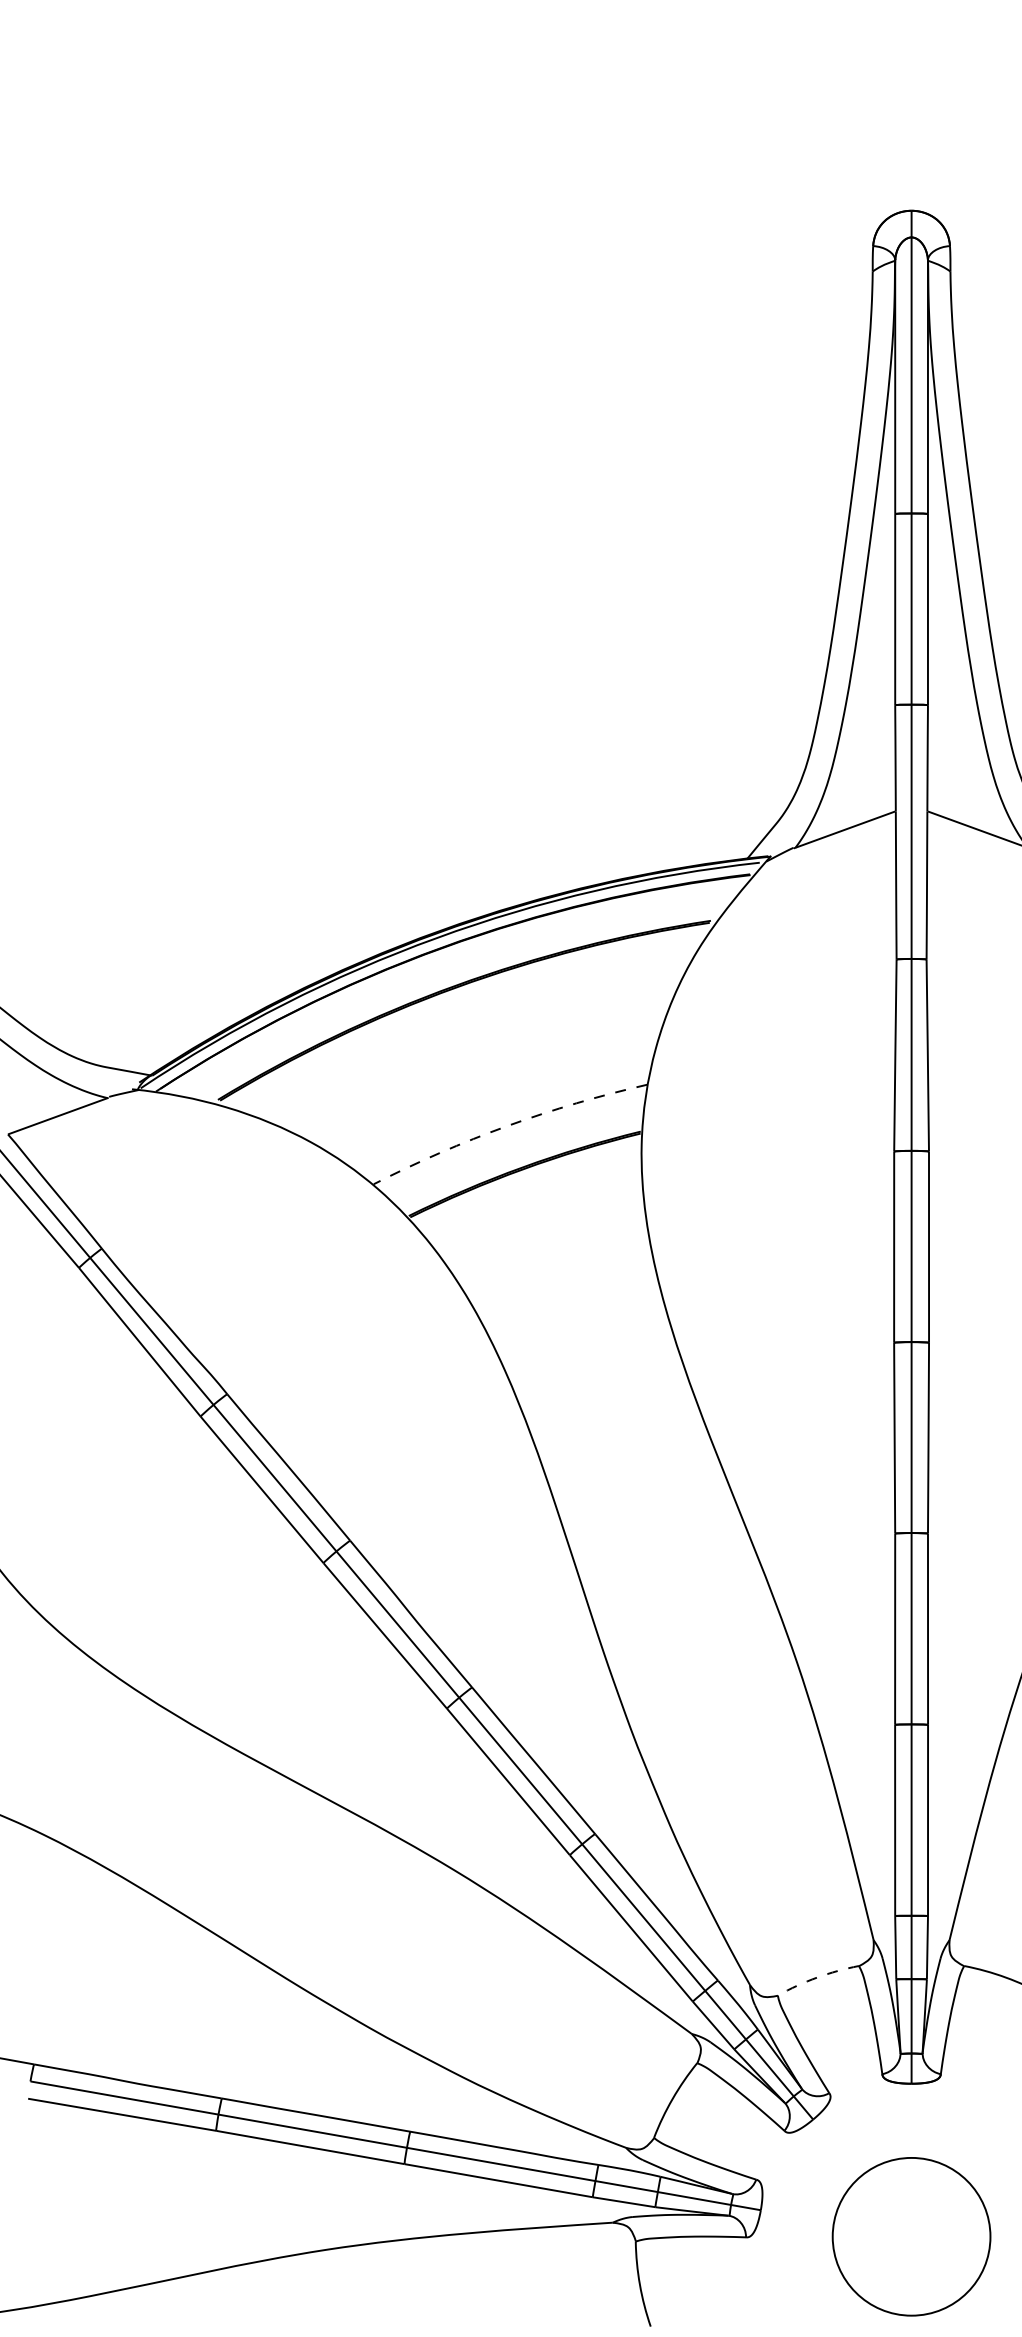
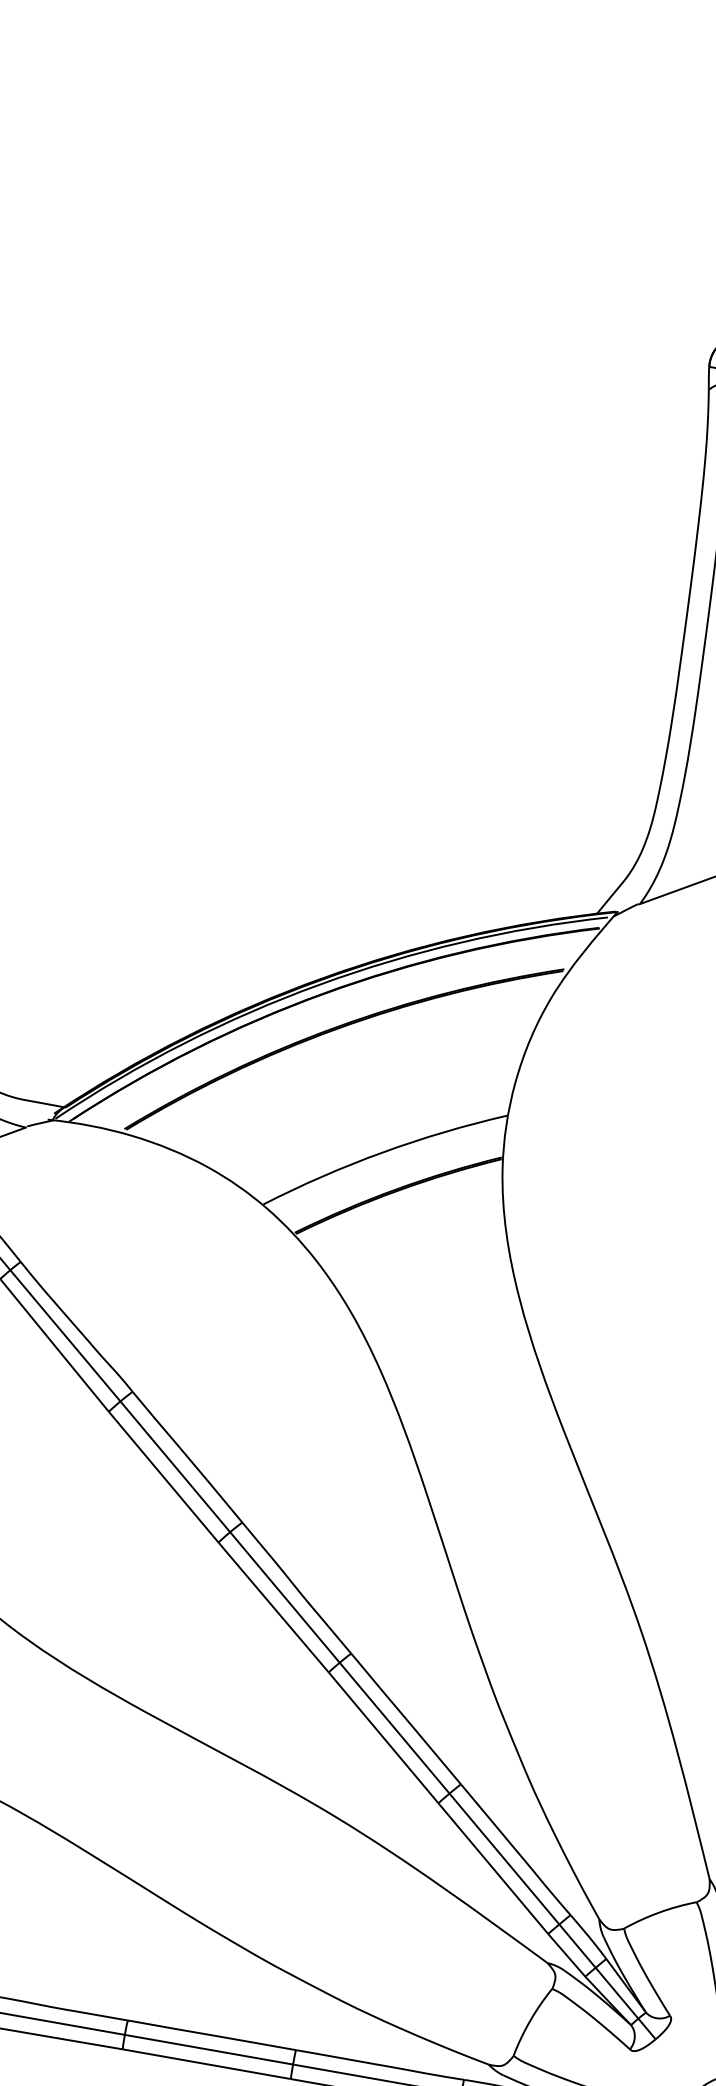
arc: (507, 1126) -> (382, 1152), dashed -> solid
arc: (817, 1977) -> (659, 1912), dashed -> solid

